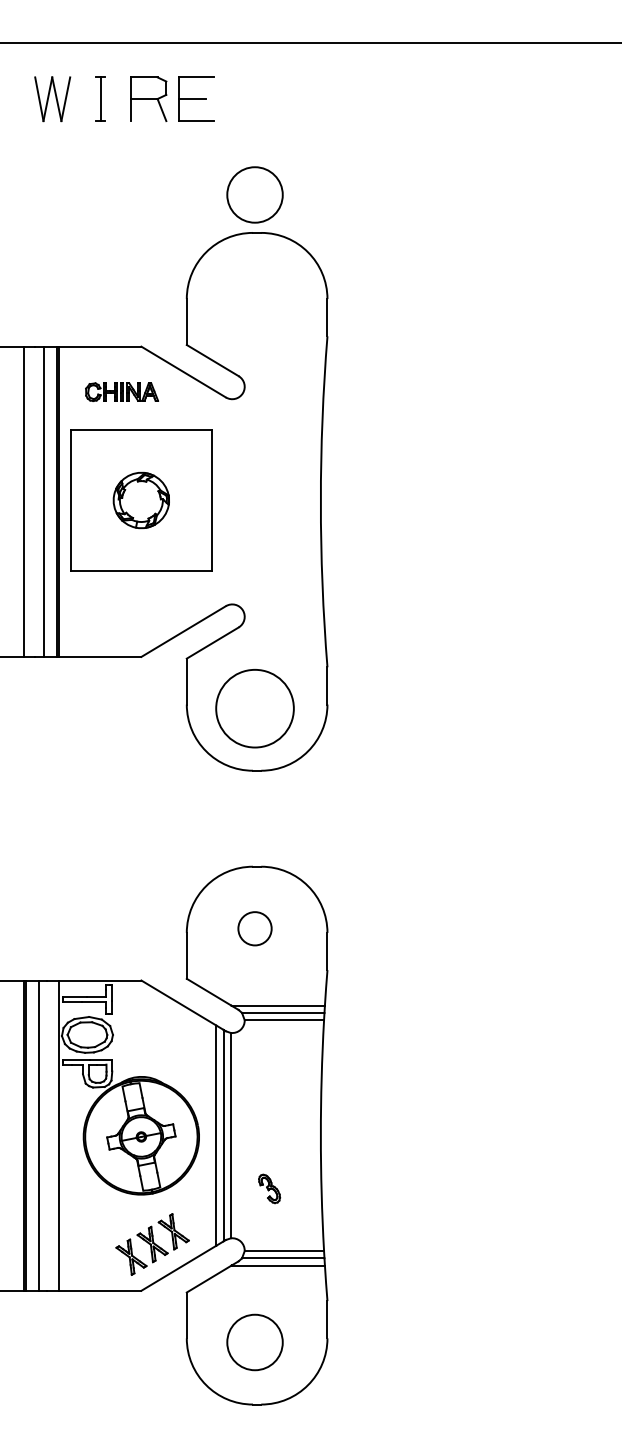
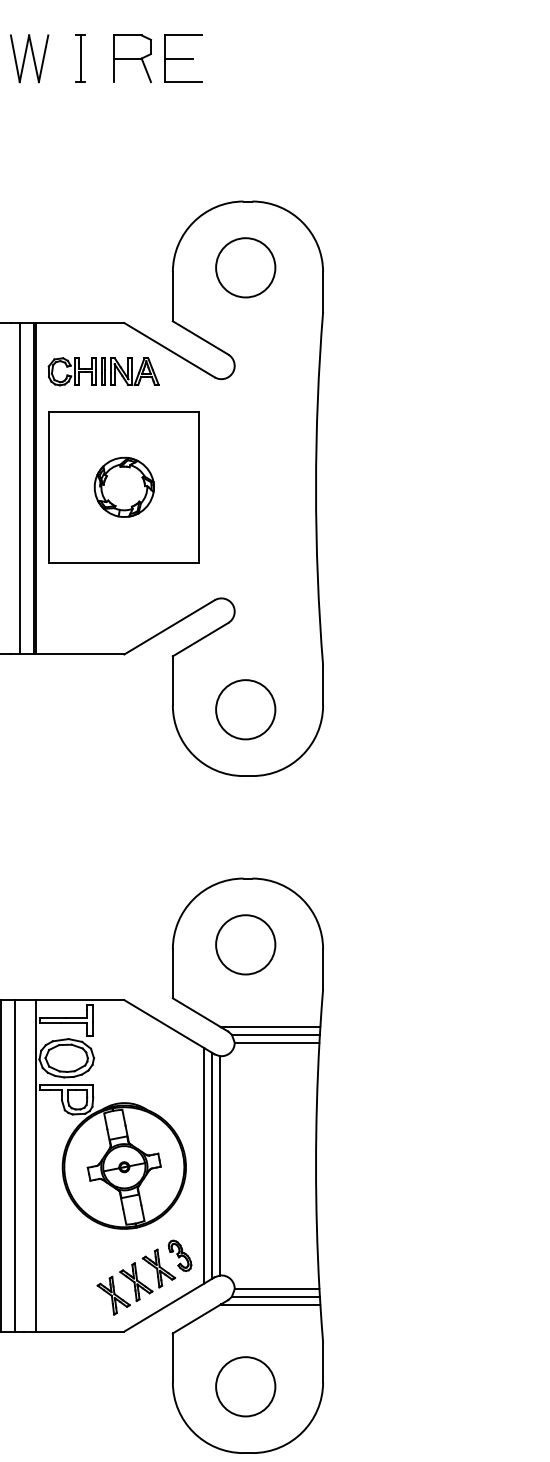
circle: (254, 194) -> (245, 267), moved
part: (121, 391) -> (103, 370), size x1.43
circle: (254, 708) -> (245, 709), size x0.71
circle: (254, 928) -> (245, 944), size x1.67
part: (269, 1188) -> (180, 1255), moved

